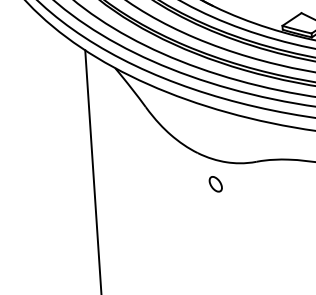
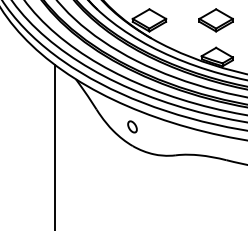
part: (215, 183) -> (132, 126), moved

